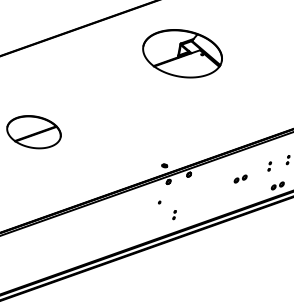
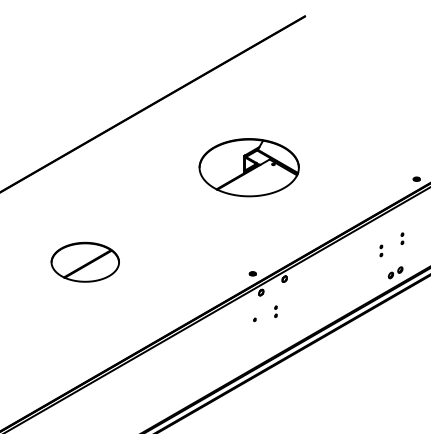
part: (182, 53) -> (248, 167), moved
part: (240, 178) -> (348, 272), removed
part: (174, 214) -> (275, 311), moved

